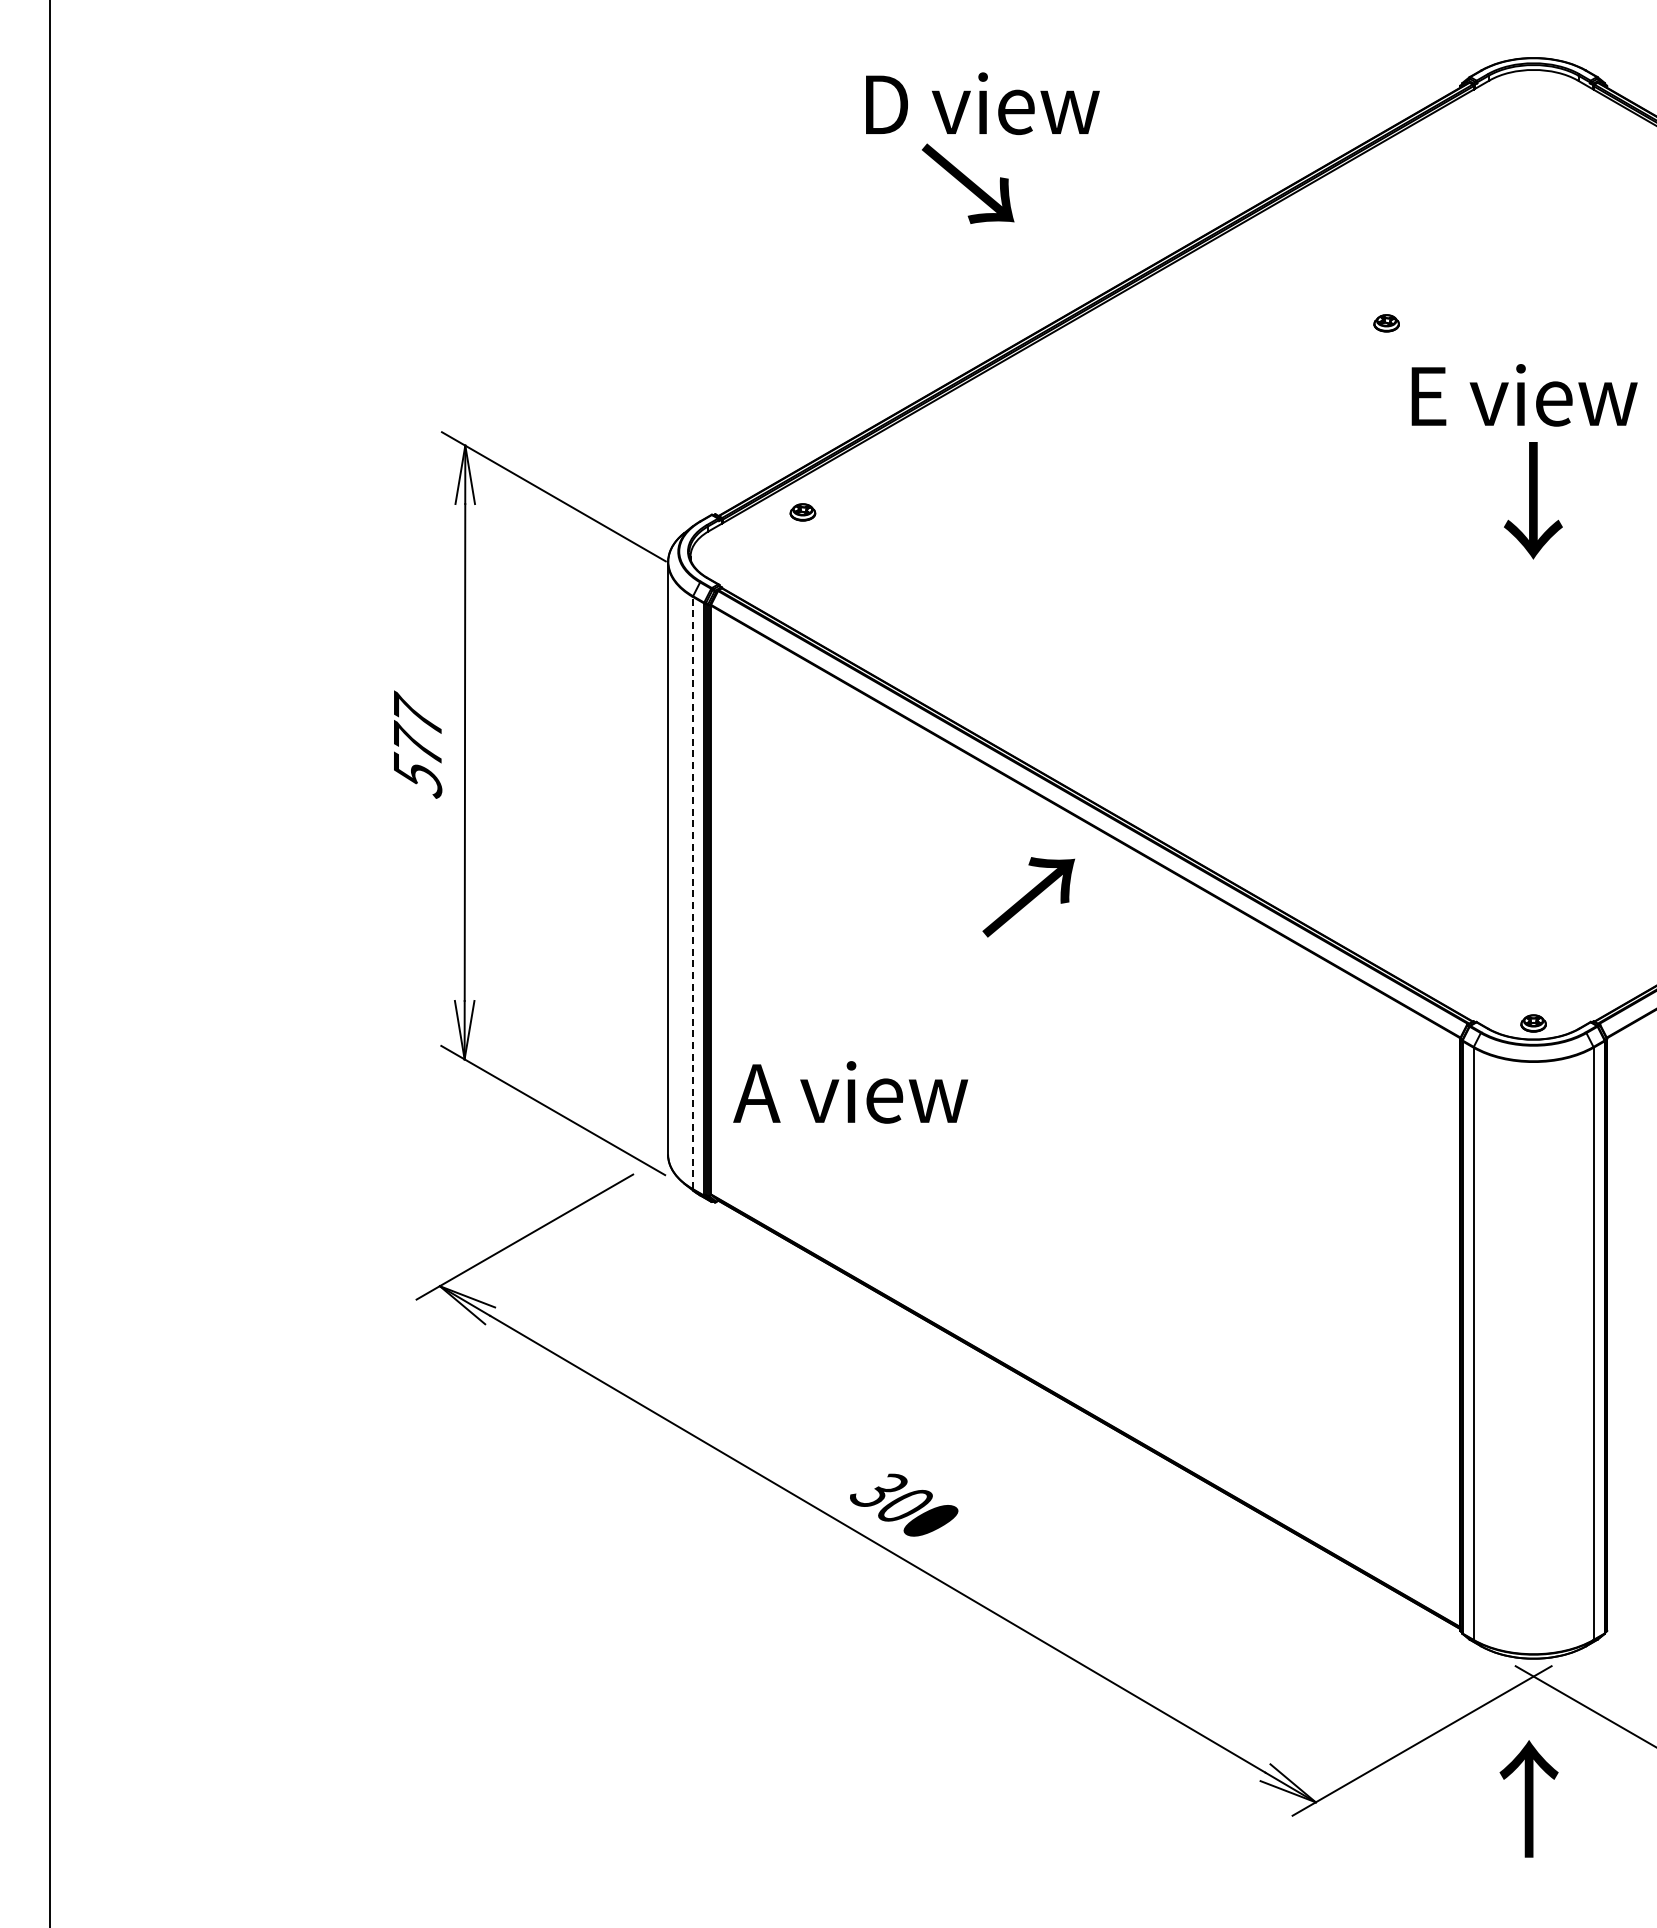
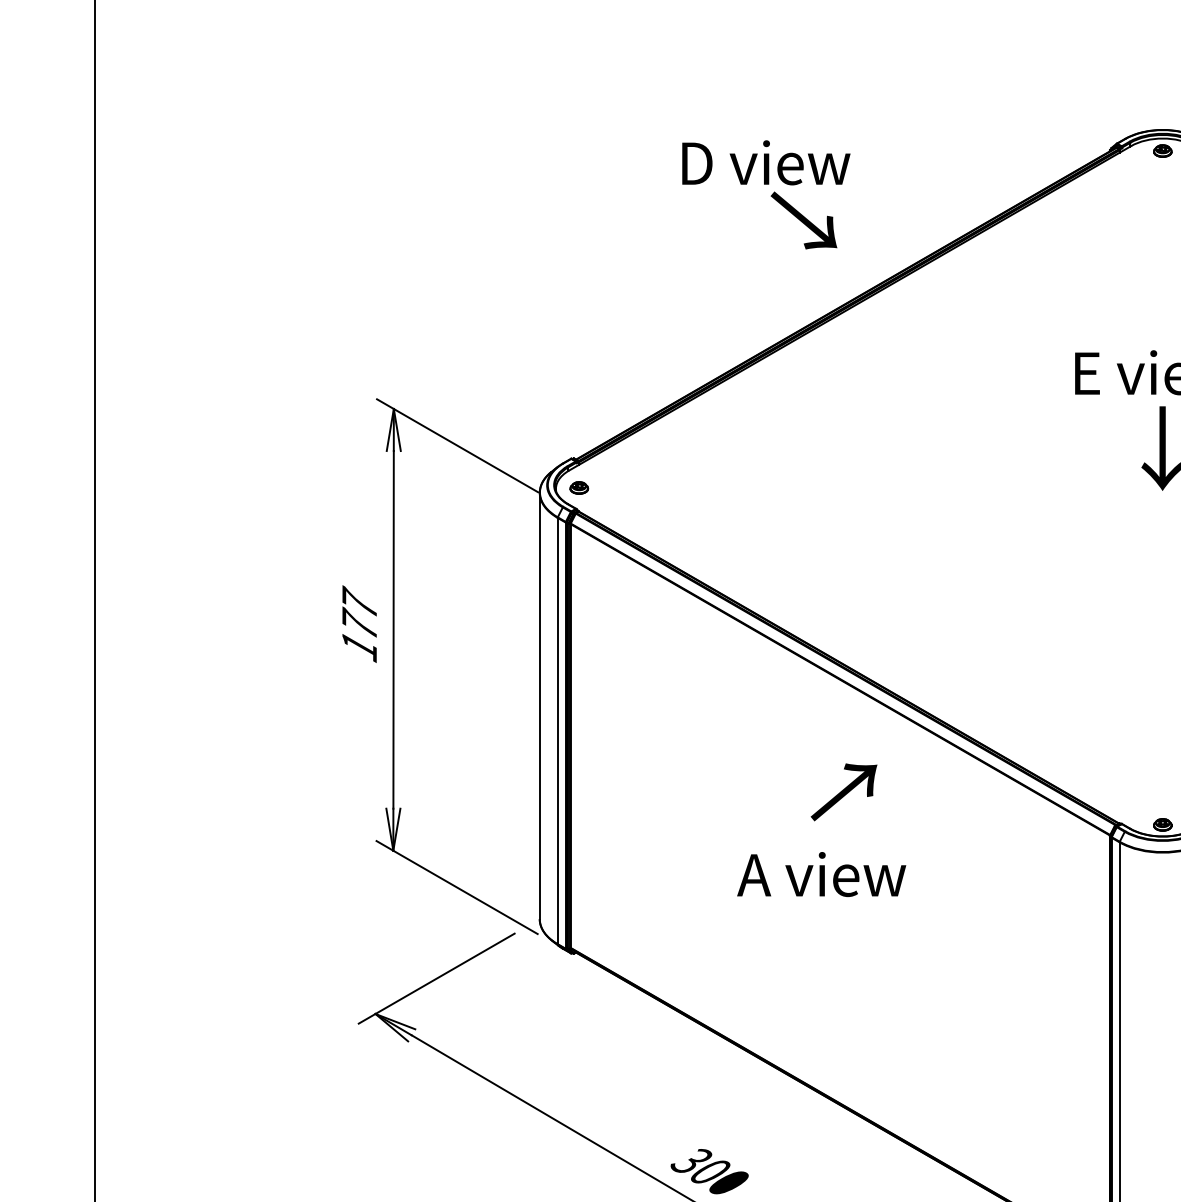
text: (968, 183) -> (804, 220), moved
part: (1386, 323) -> (1162, 151), moved
part: (802, 512) -> (578, 488), moved
text: (418, 774) -> (360, 645), 577 -> 177
line: (692, 892) -> (557, 730), dashed -> solid
text: (1028, 897) -> (843, 792), moved
text: (850, 1092) -> (821, 874), moved

